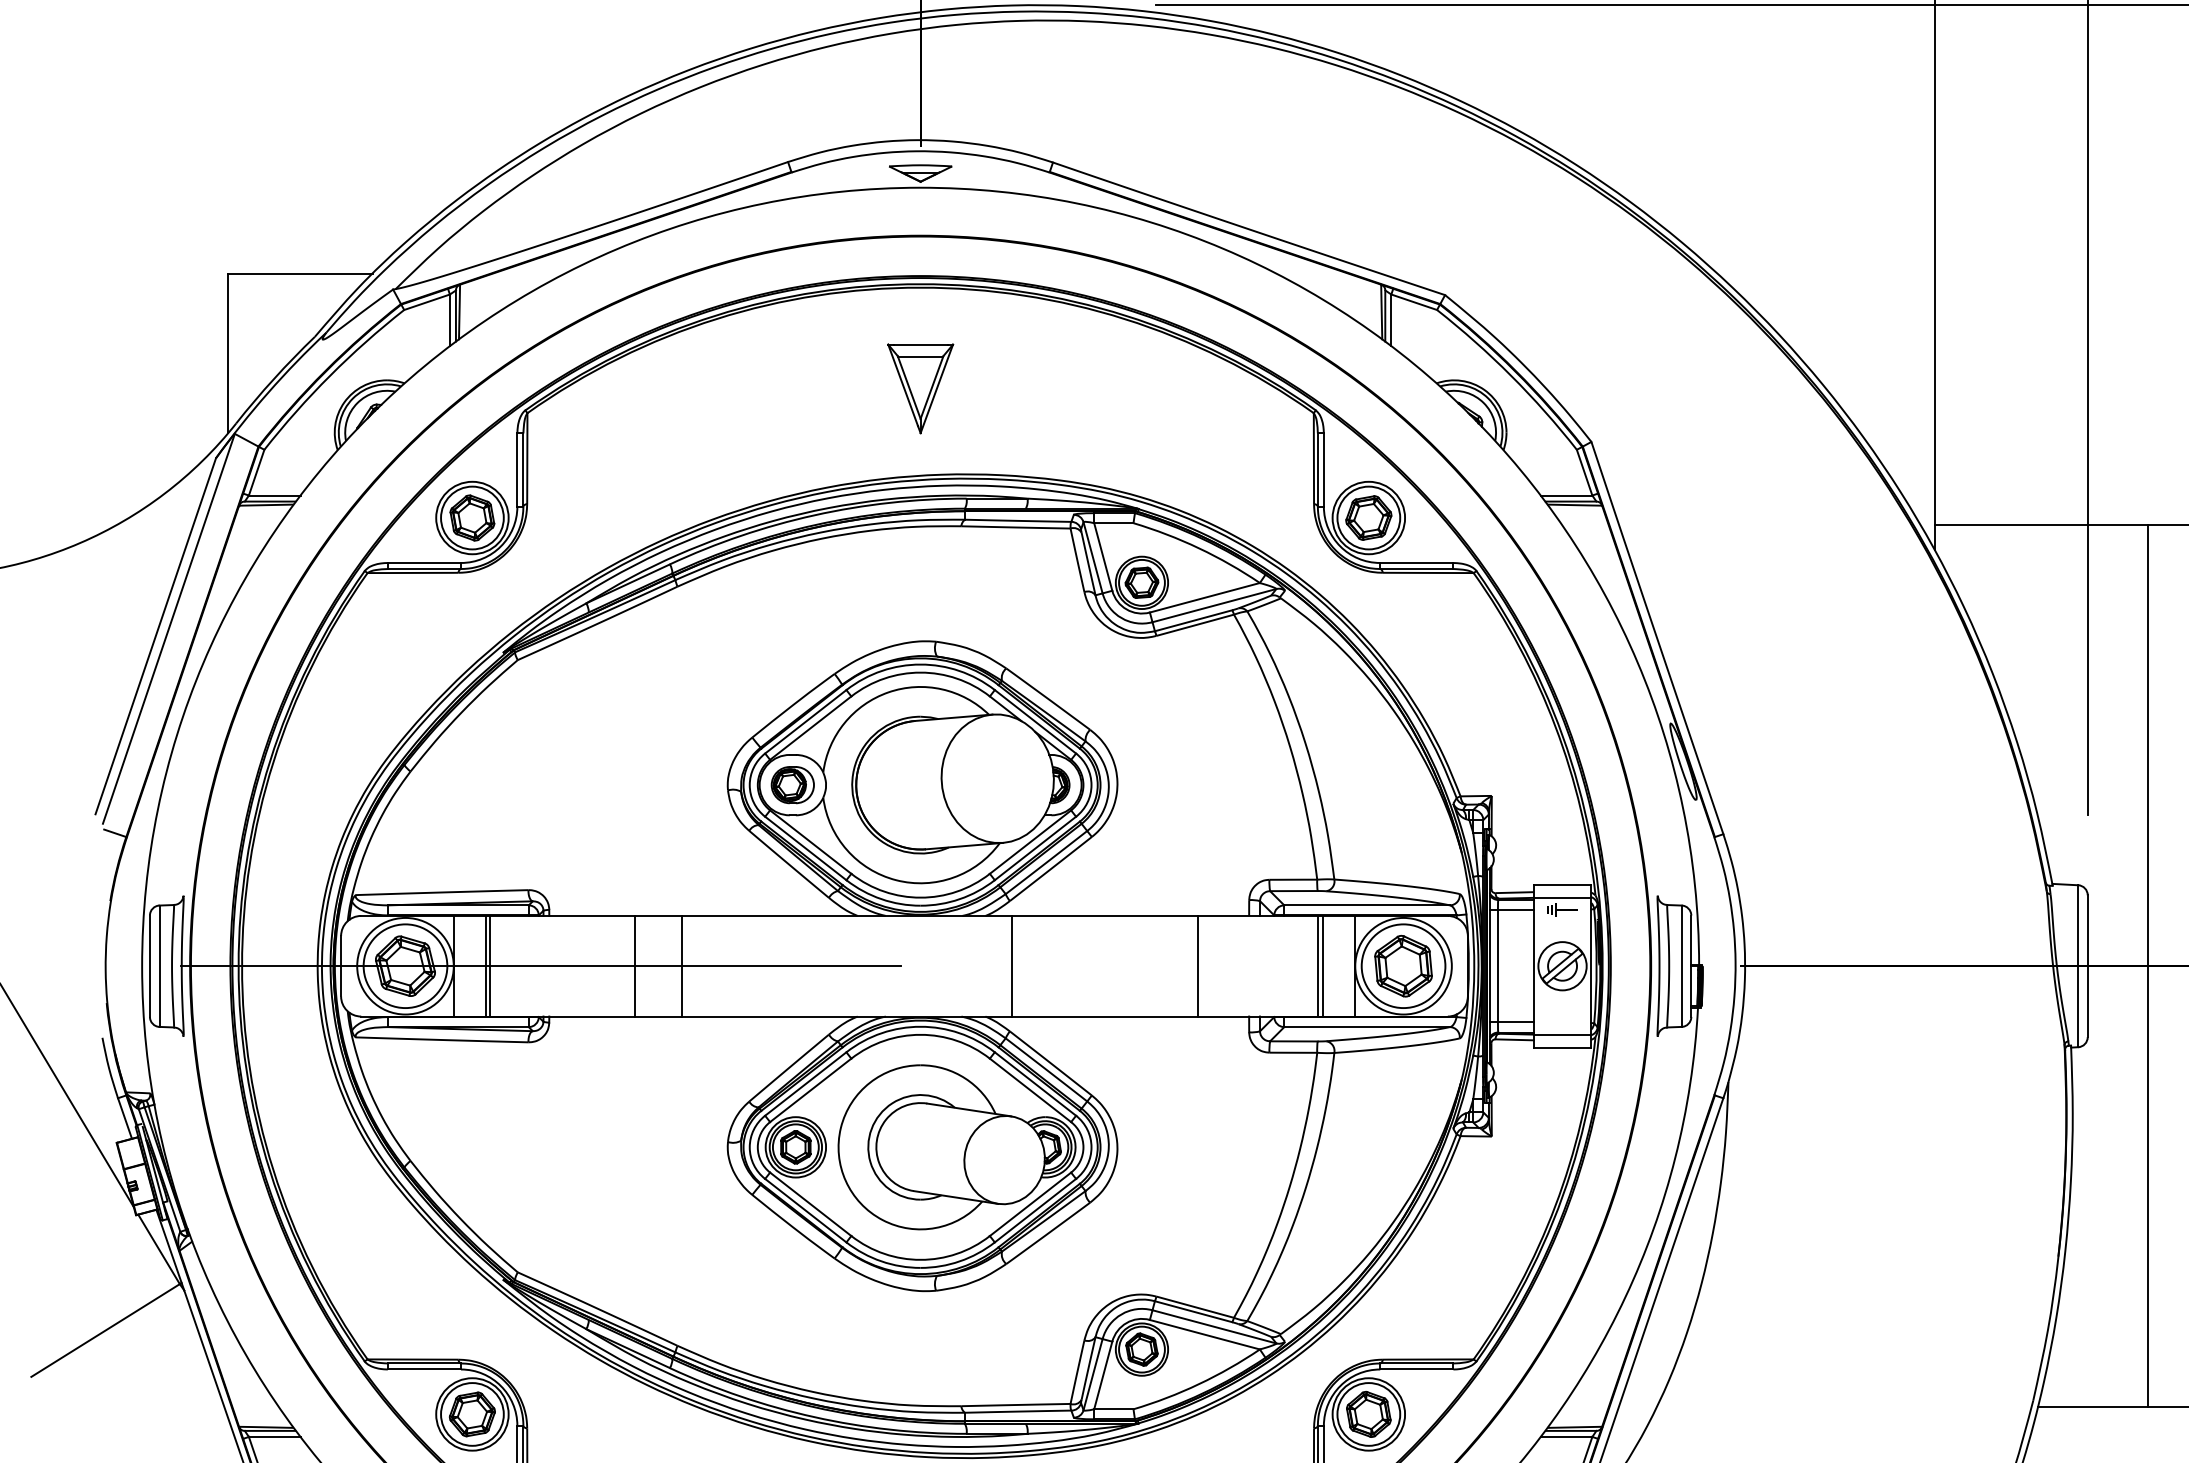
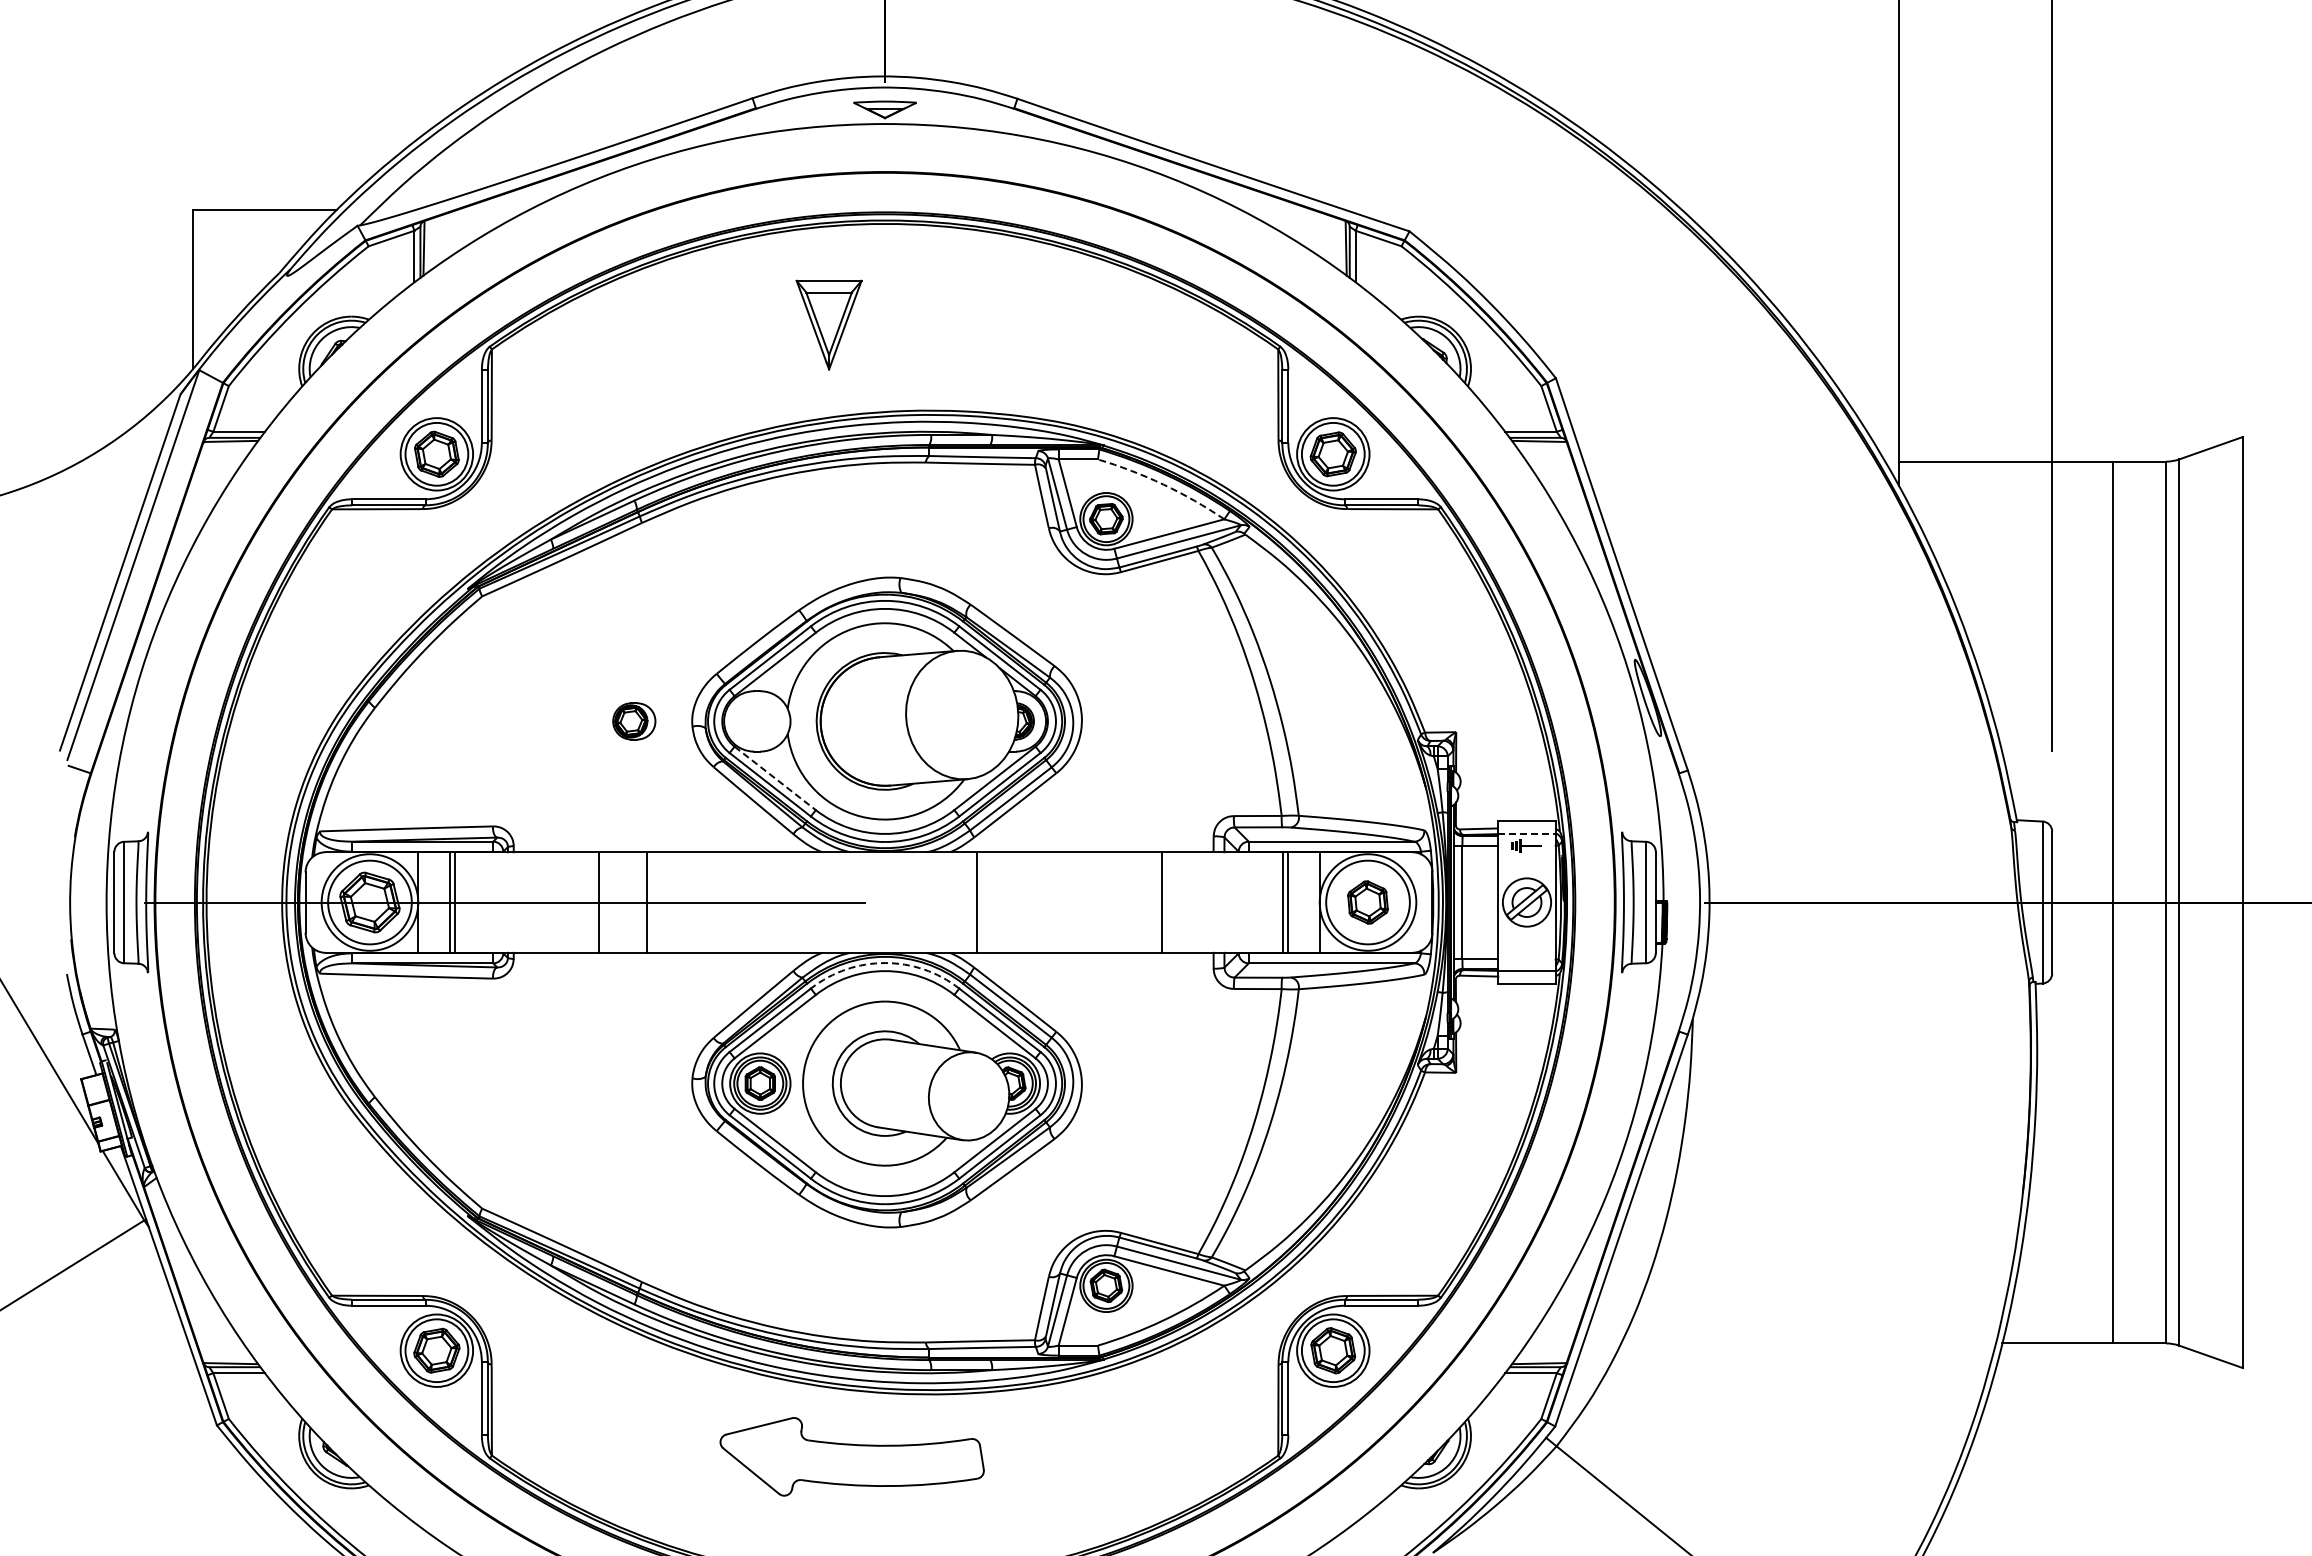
part: (920, 388) -> (828, 324), moved
arc: (1199, 548) -> (1163, 484), solid -> dashed
part: (793, 785) -> (634, 721), moved
line: (811, 842) -> (775, 778), solid -> dashed
line: (1562, 898) -> (1526, 834), solid -> dashed
part: (1403, 966) -> (1367, 902), size x0.7
arc: (921, 1027) -> (885, 963), solid -> dashed

